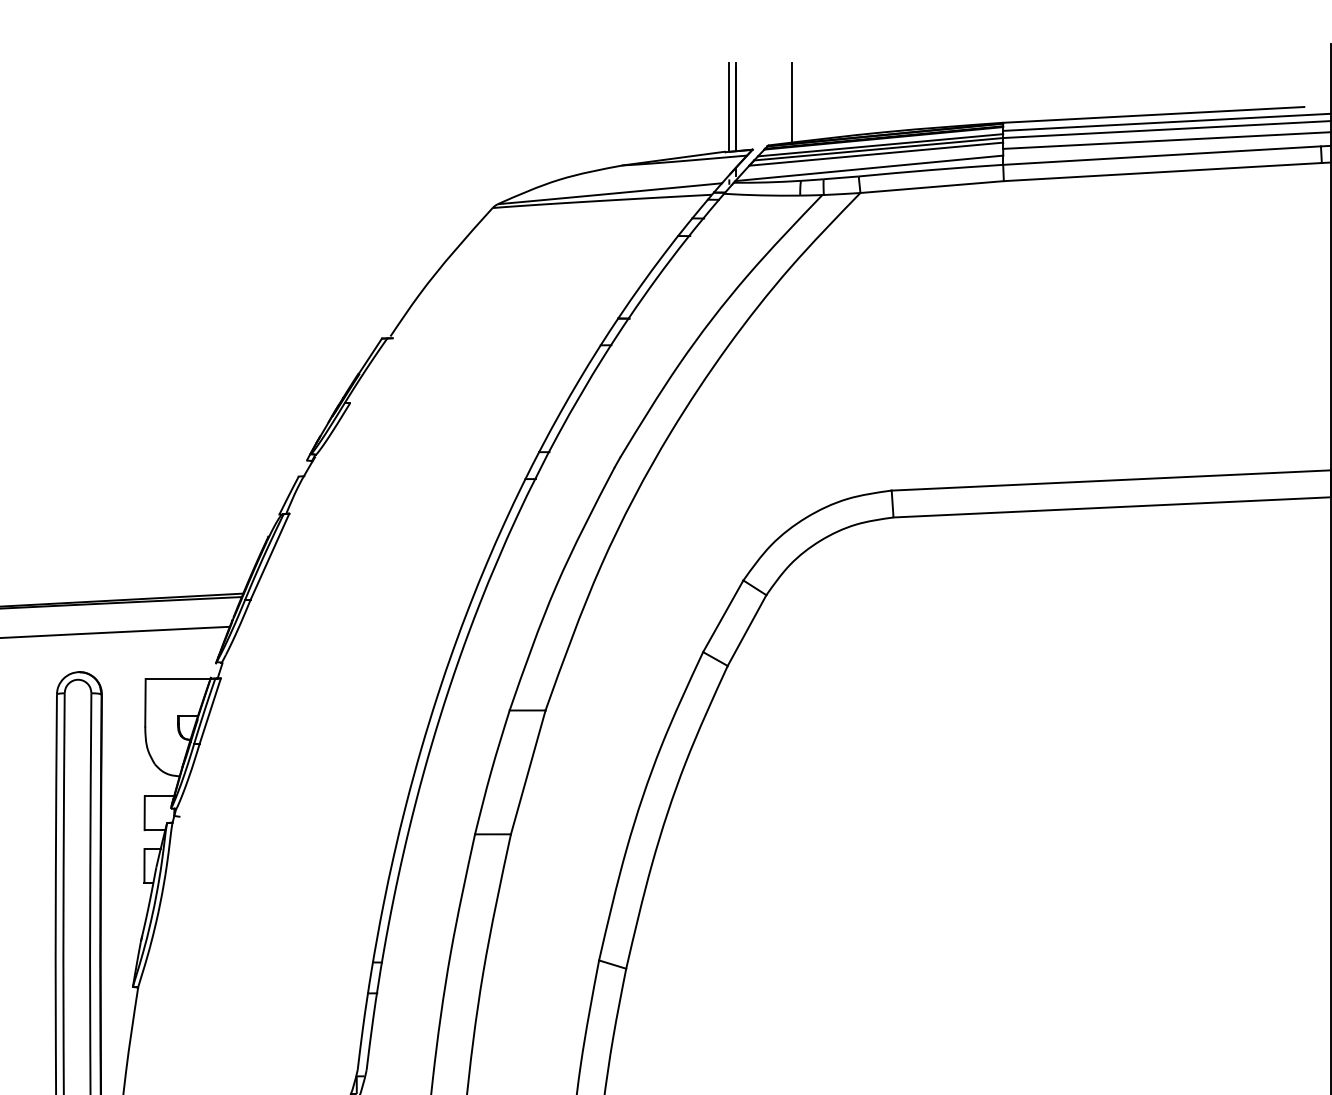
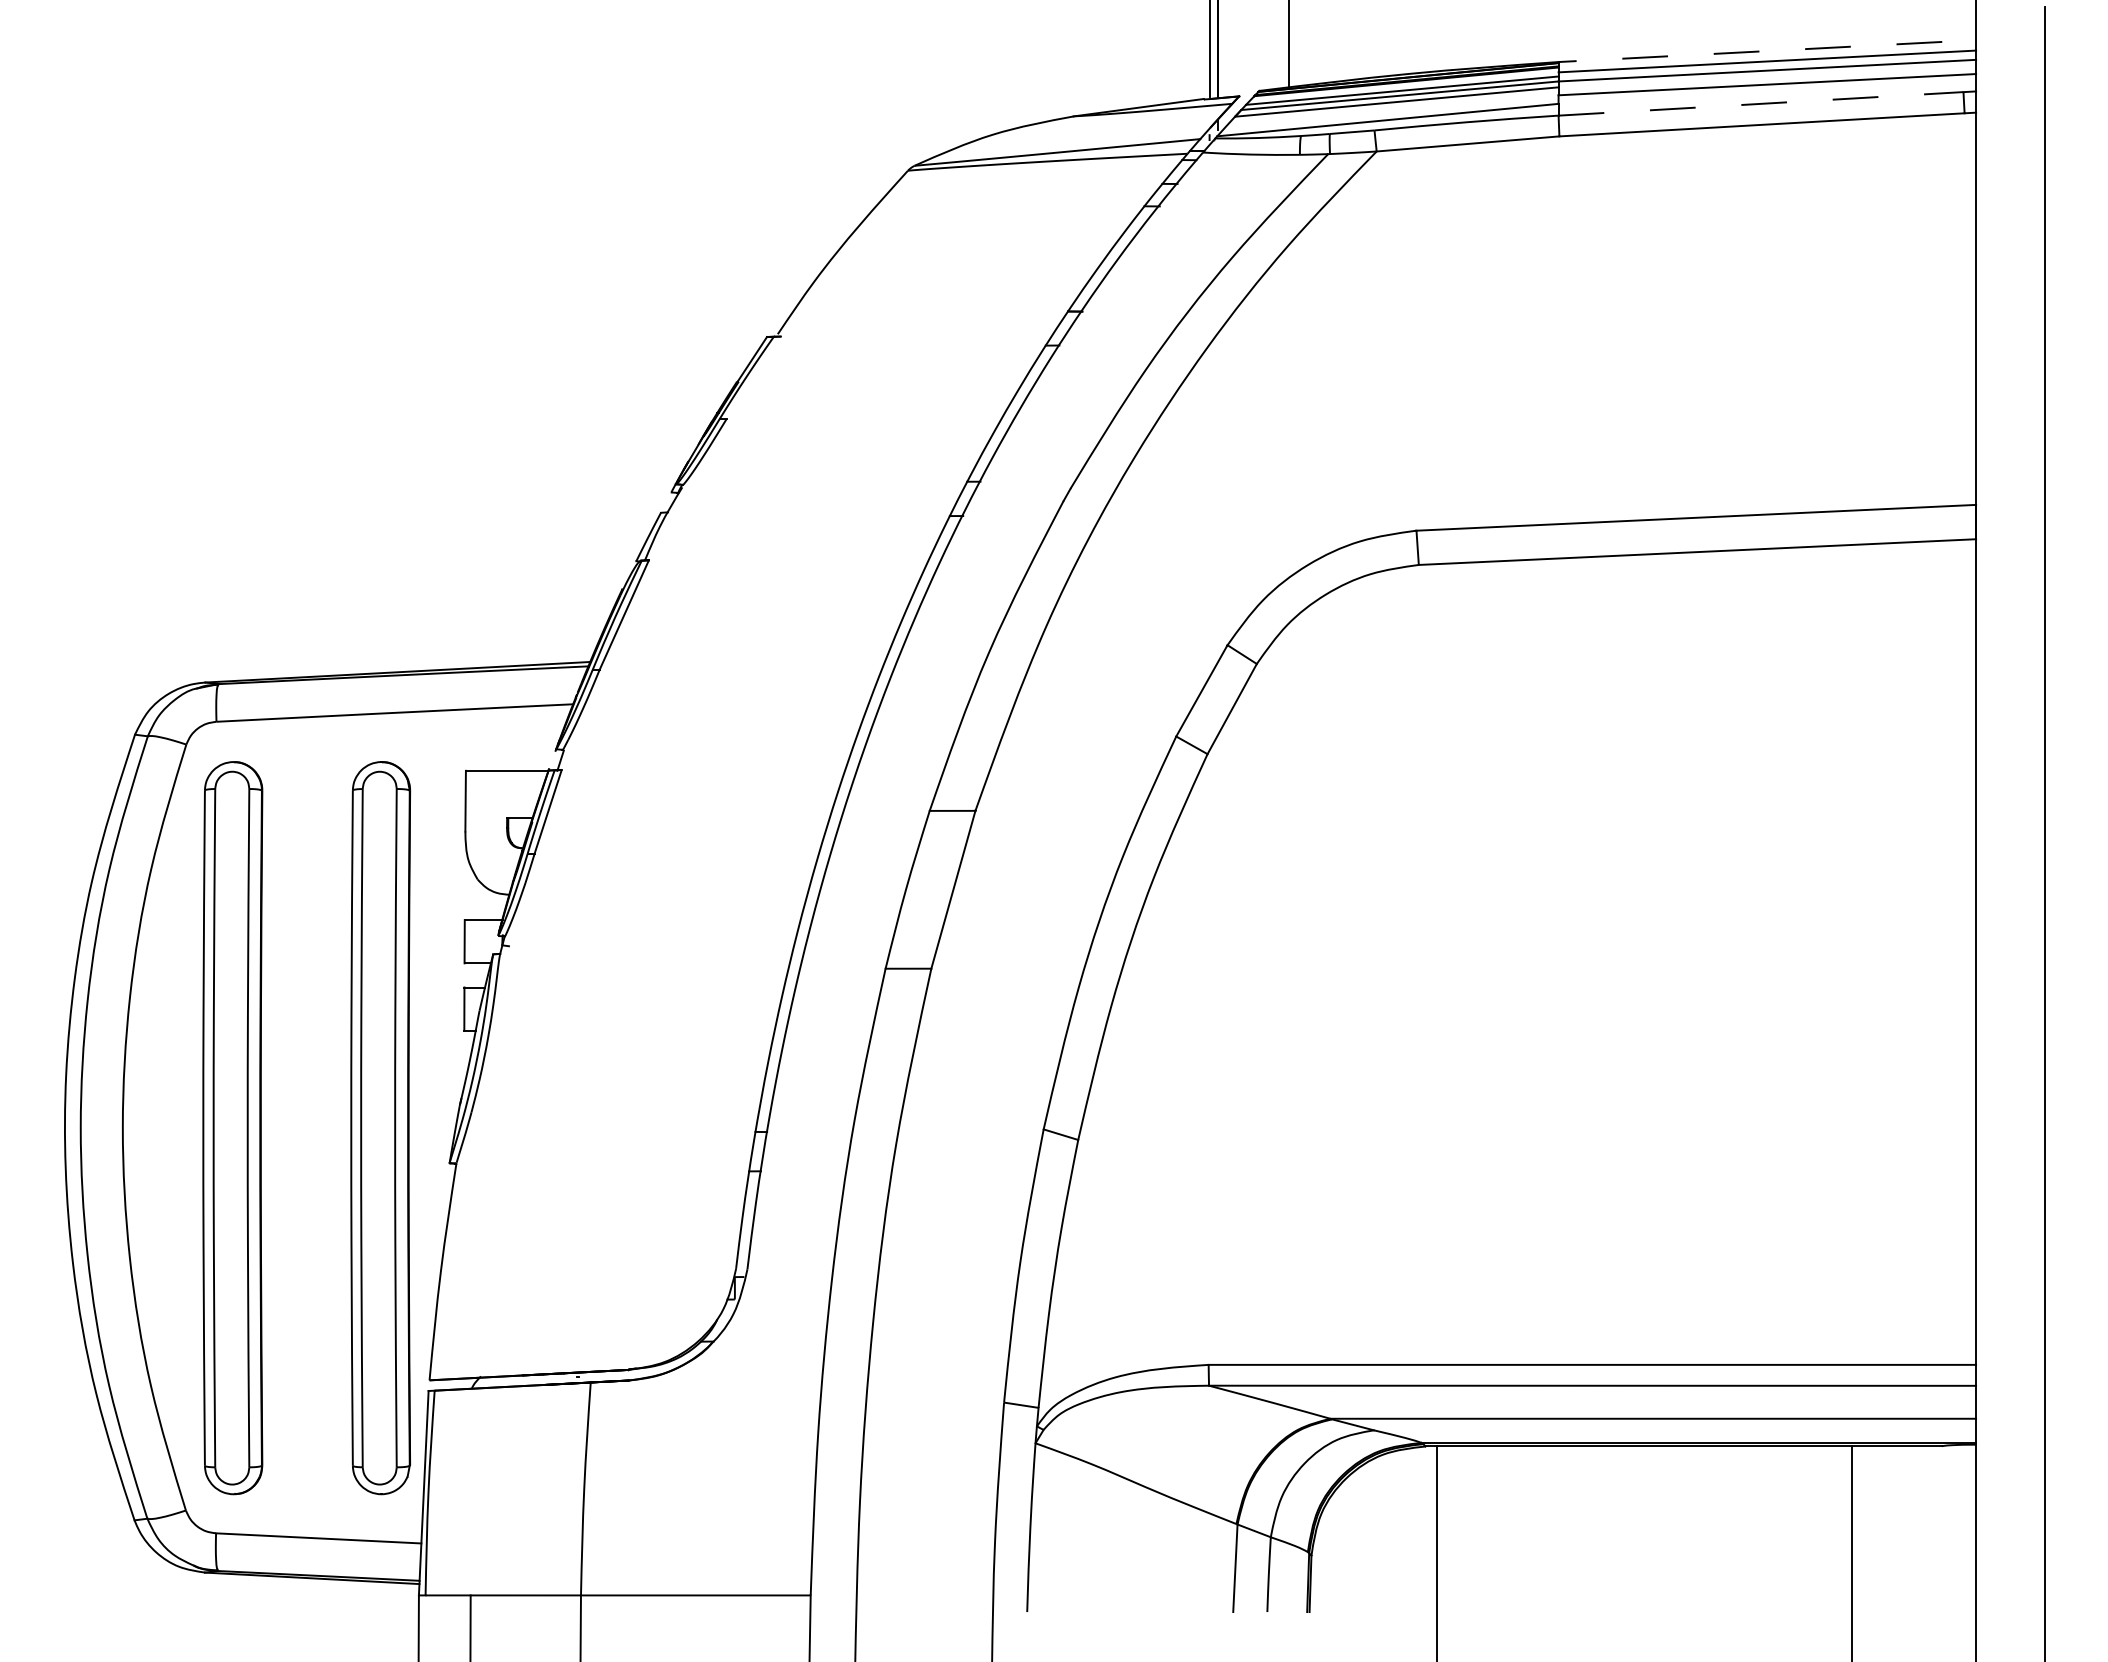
line: (1153, 115) -> (1749, 52), solid -> dashed
line: (1162, 155) -> (1761, 103), solid -> dashed

